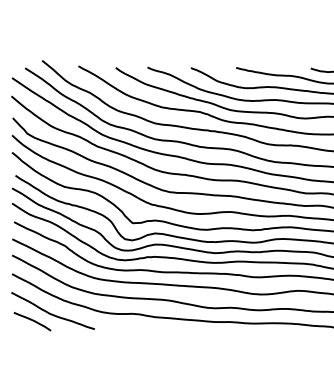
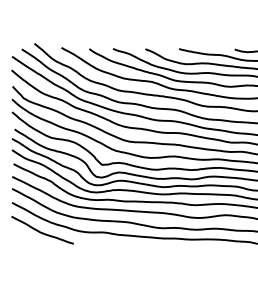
curve: (32, 322) -> (27, 238), removed

